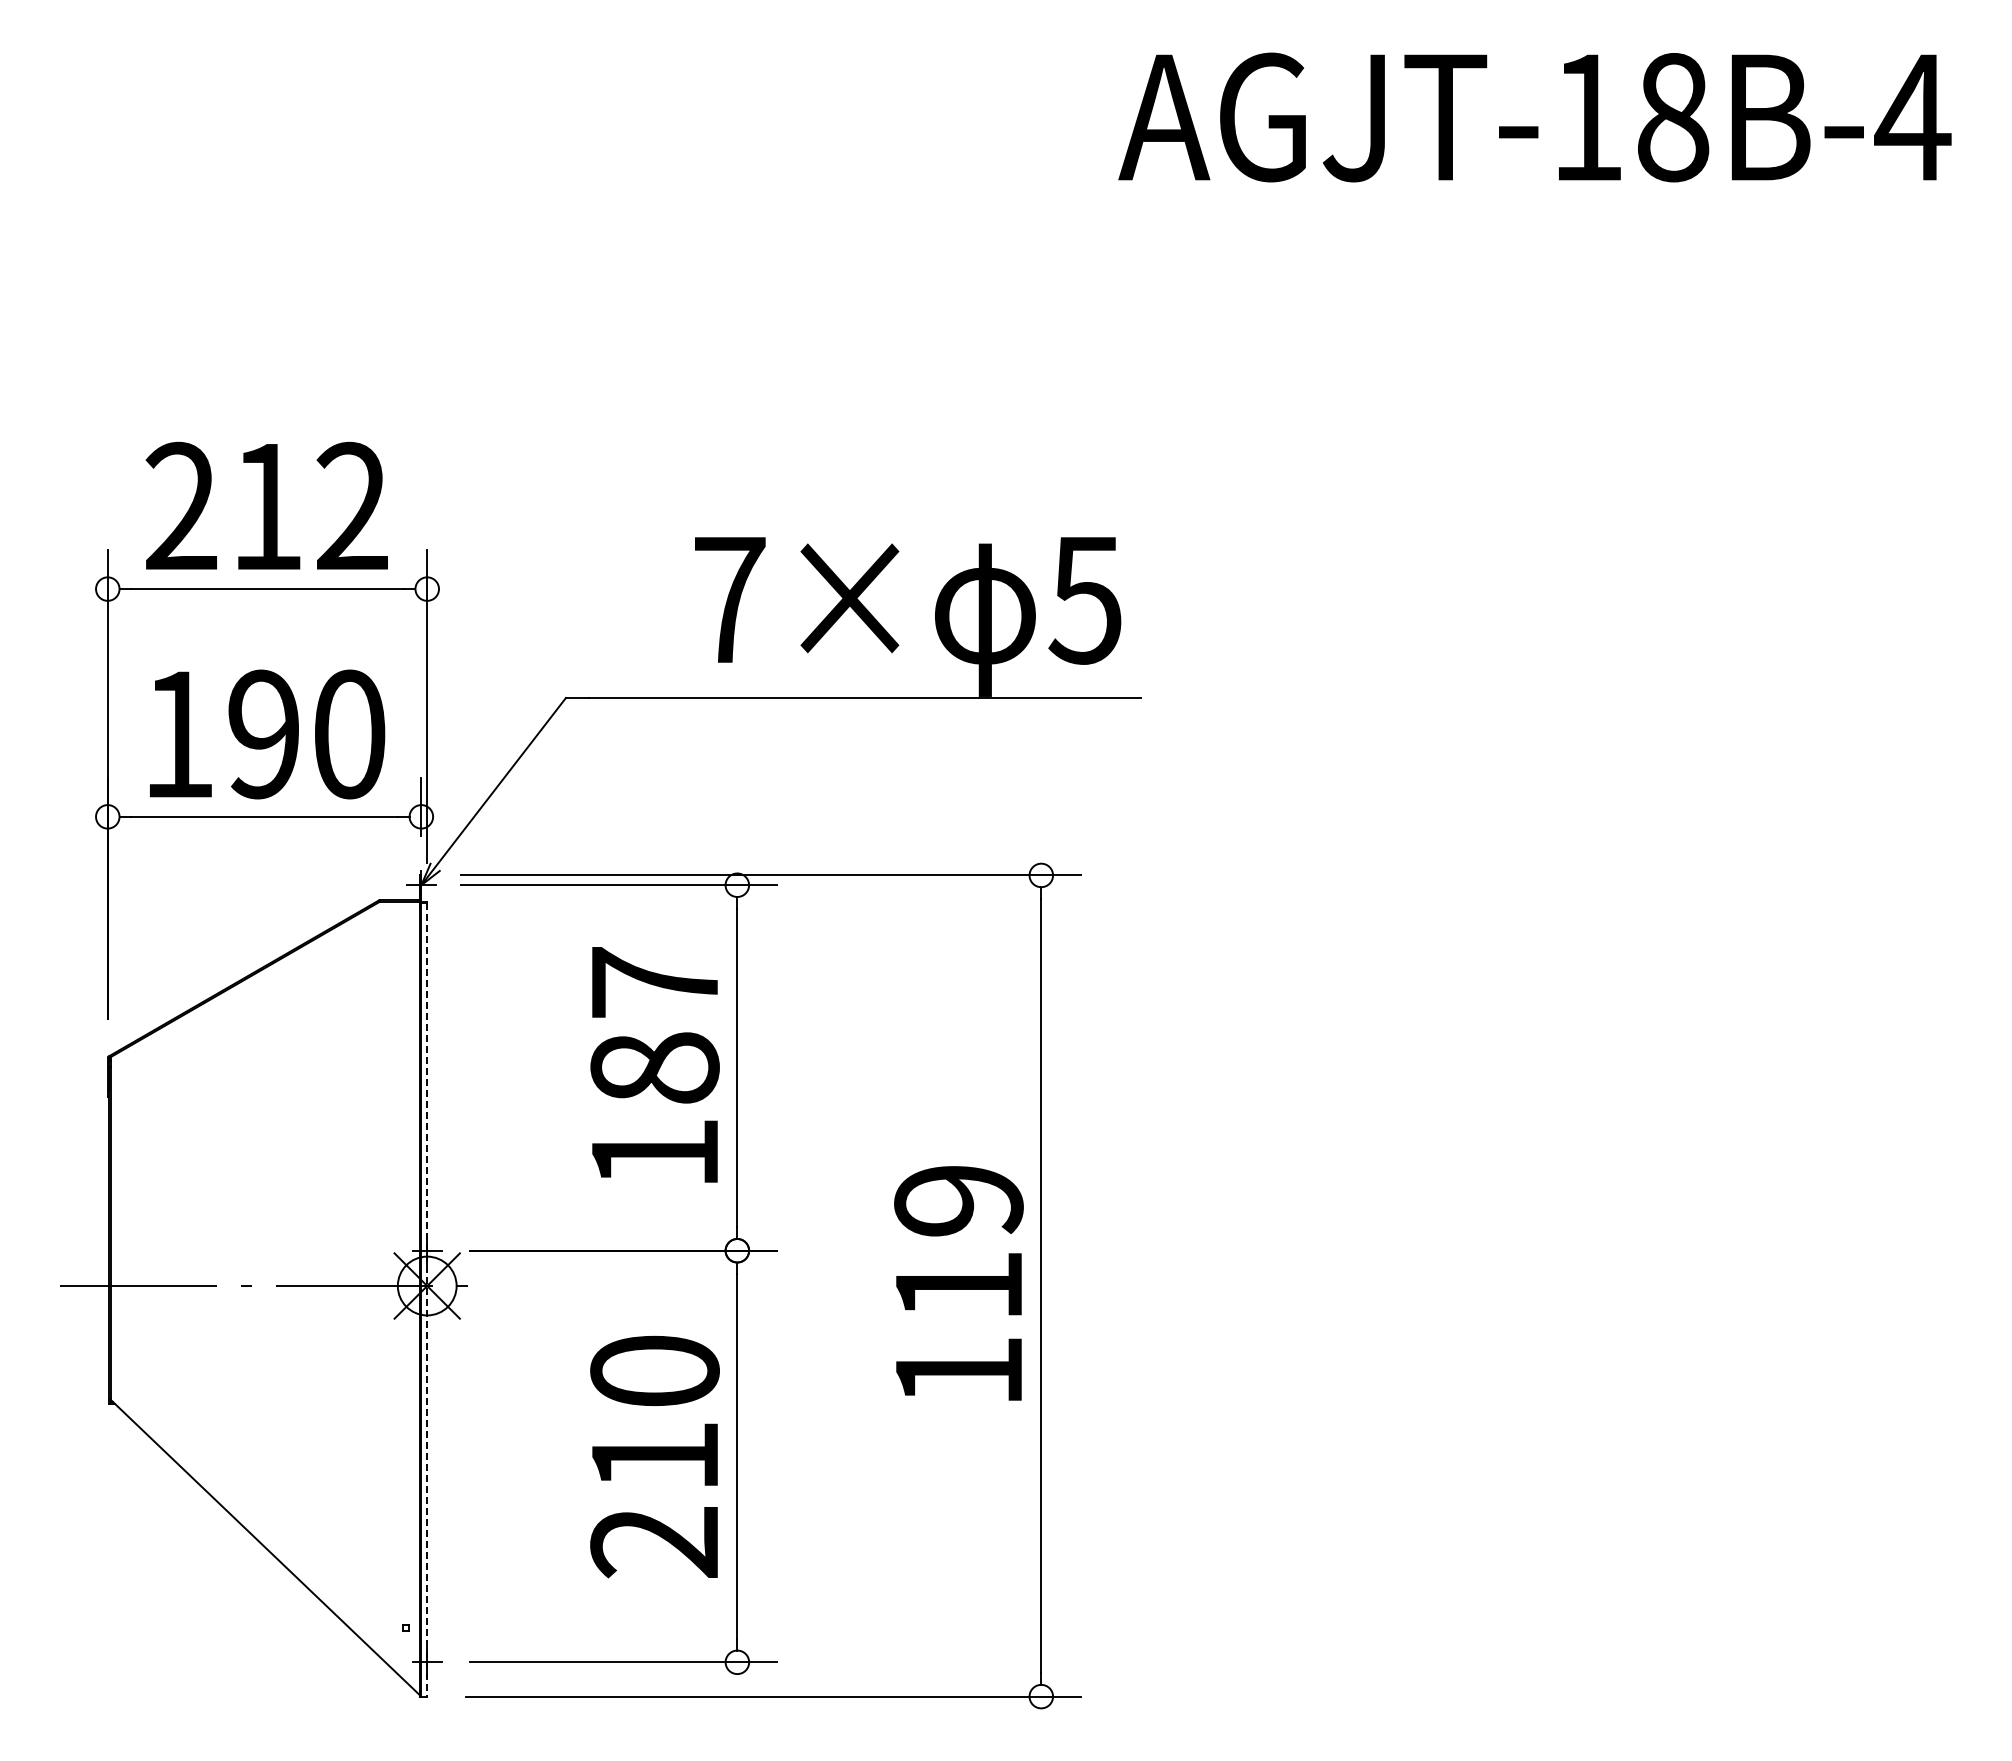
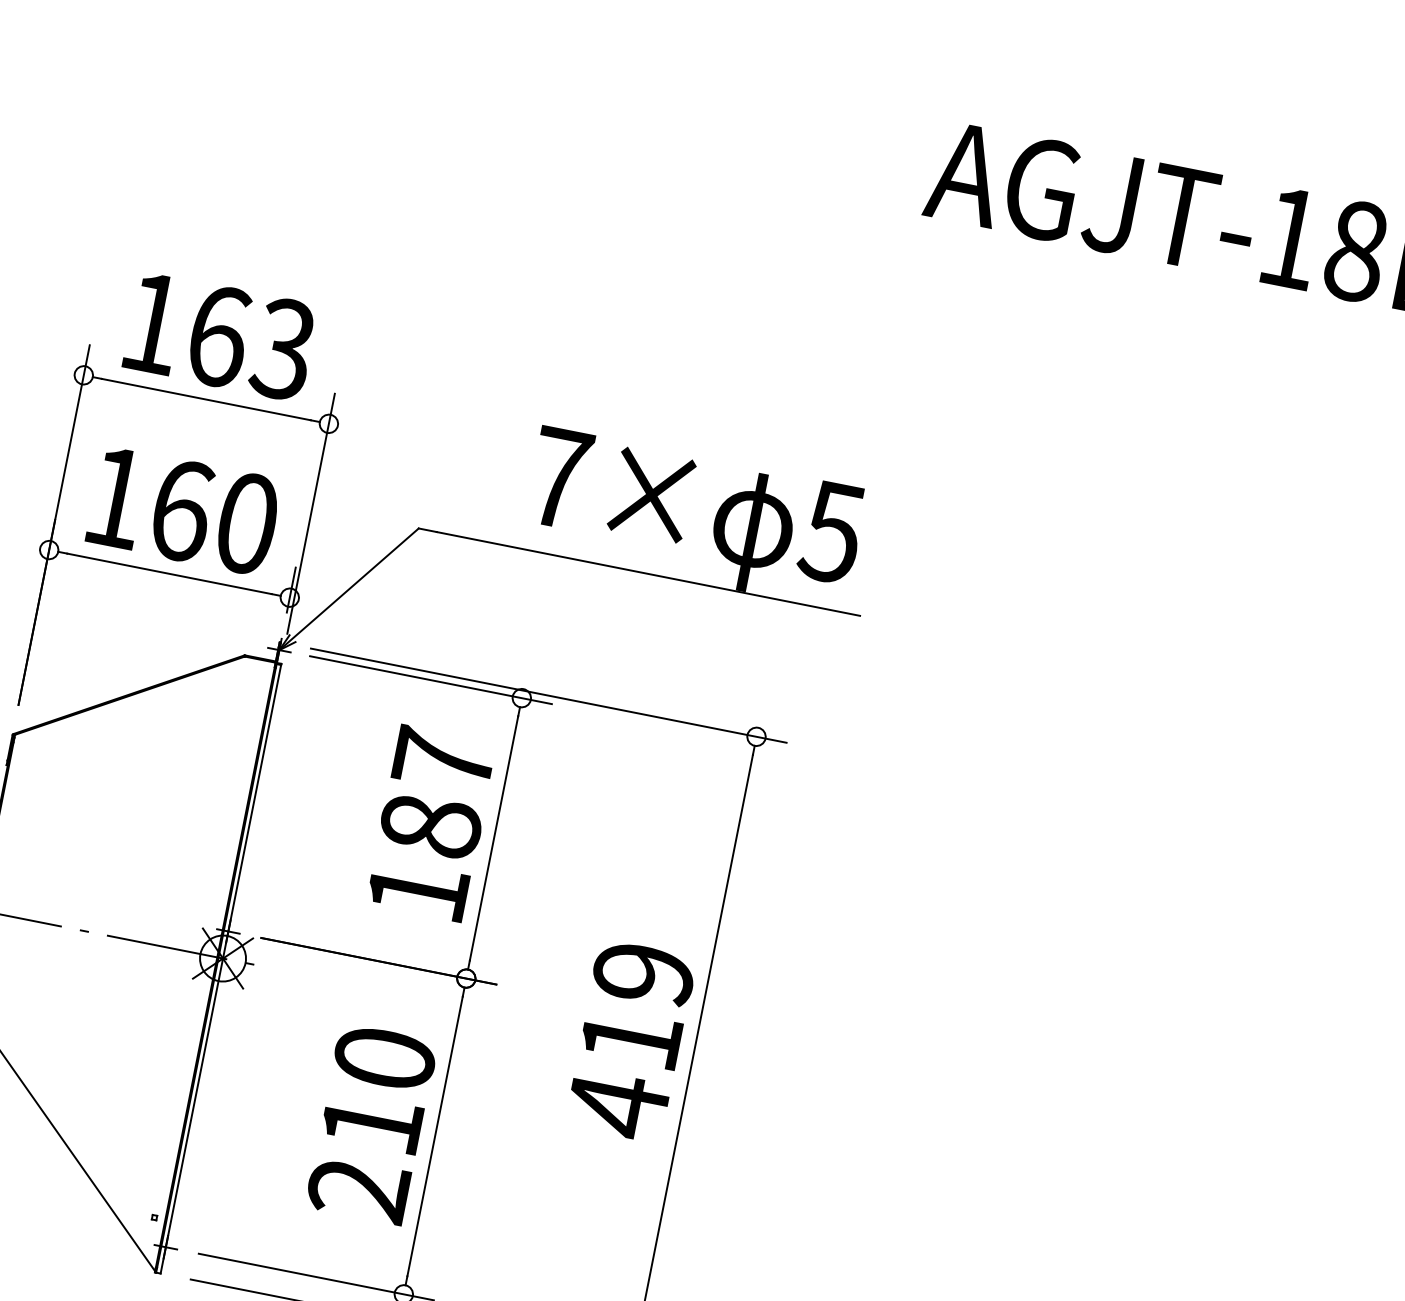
text: (266, 506) -> (218, 336), 212 -> 163
text: (264, 734) -> (181, 510), 190 -> 160
line: (427, 1300) -> (221, 969), dashed -> solid
text: (958, 1372) -> (617, 1105), 119 -> 419

